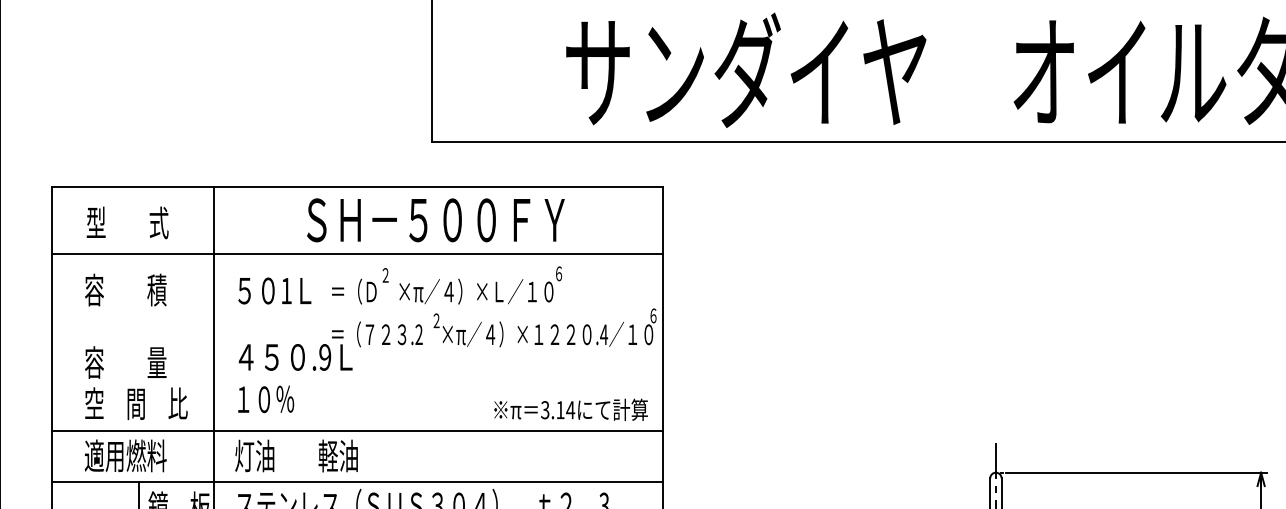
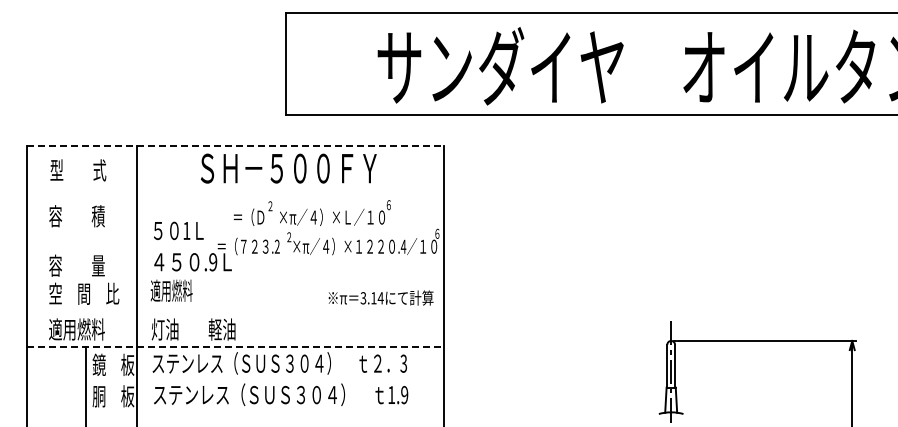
line: (357, 187) -> (235, 146), solid -> dashed
line: (356, 253) -> (234, 191), removed
text: (445, 284) -> (311, 212), moved
text: (274, 290) -> (178, 230), moved
text: (264, 398) -> (171, 290), １０％ -> 適用燃料
line: (356, 431) -> (234, 312), removed
line: (357, 482) -> (235, 347), solid -> dashed

